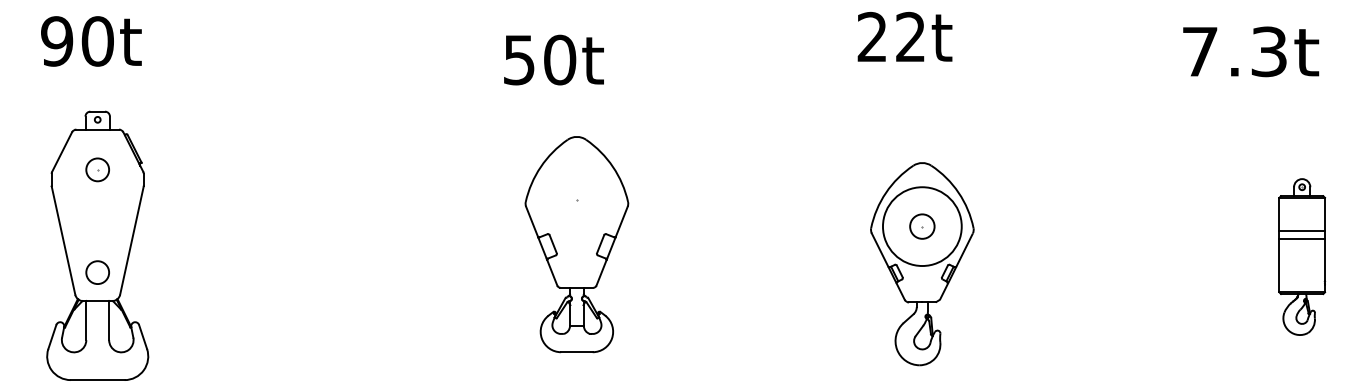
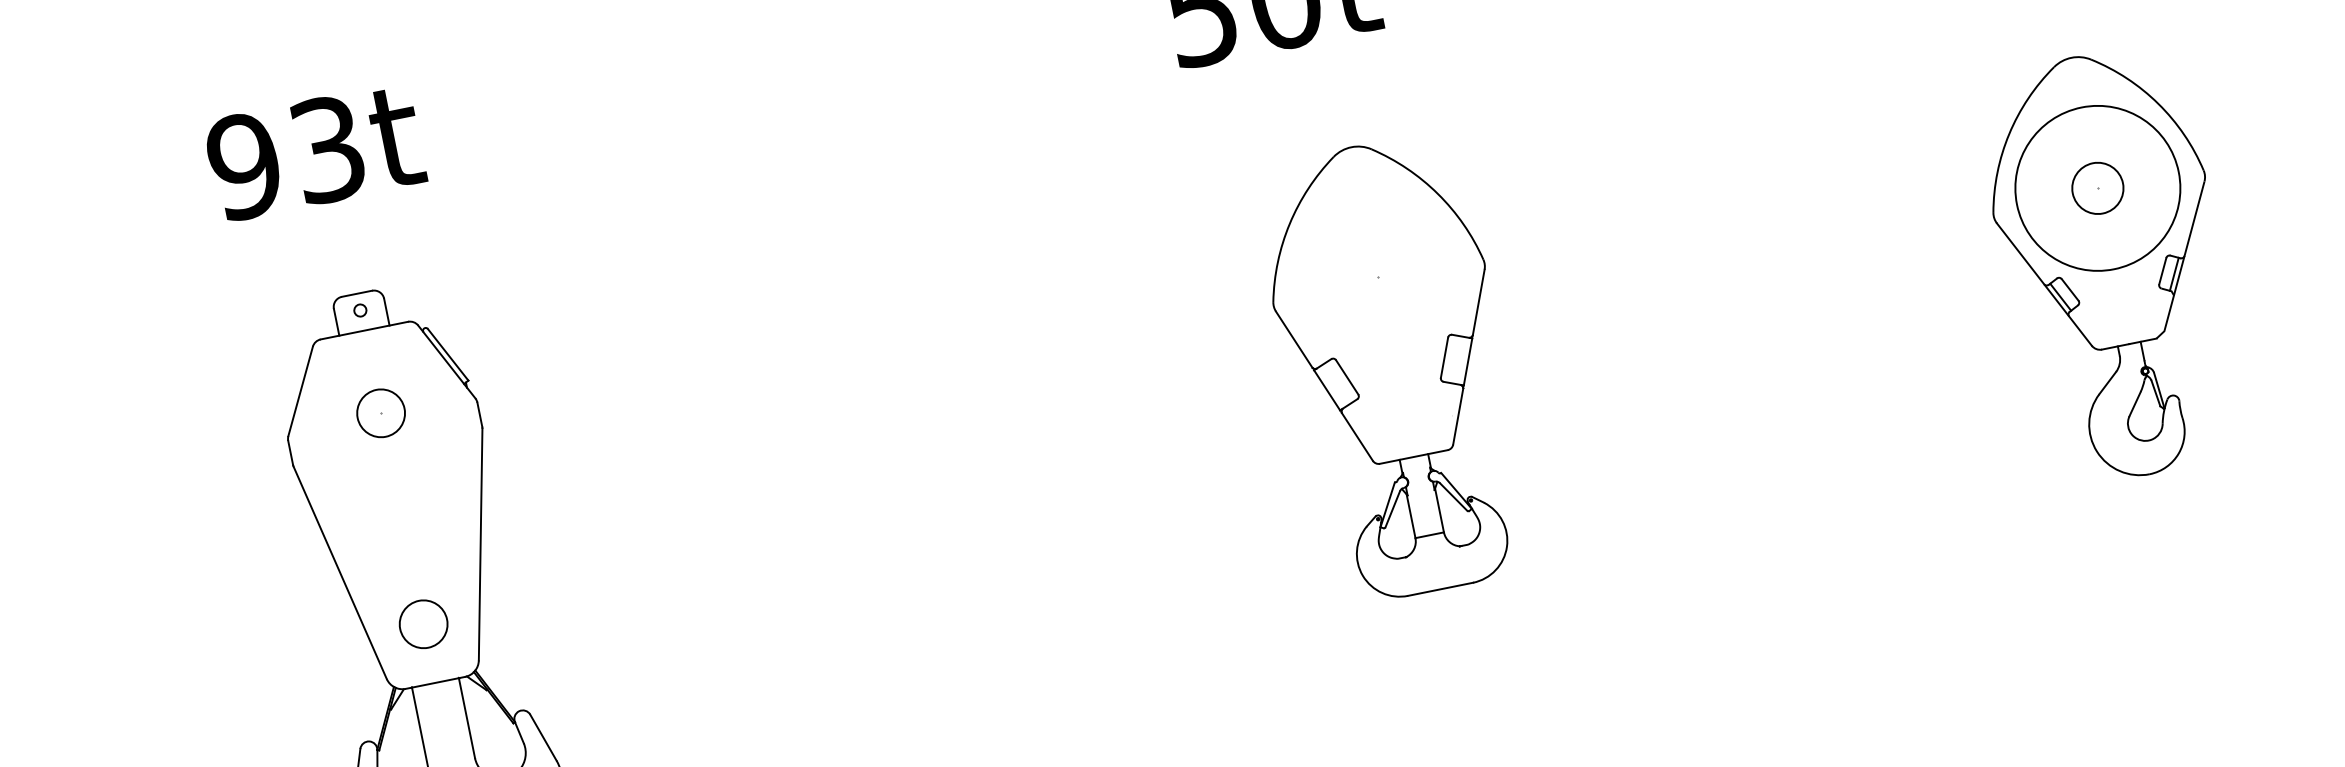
text: (97, 41) -> (327, 149), 90t -> 93t

